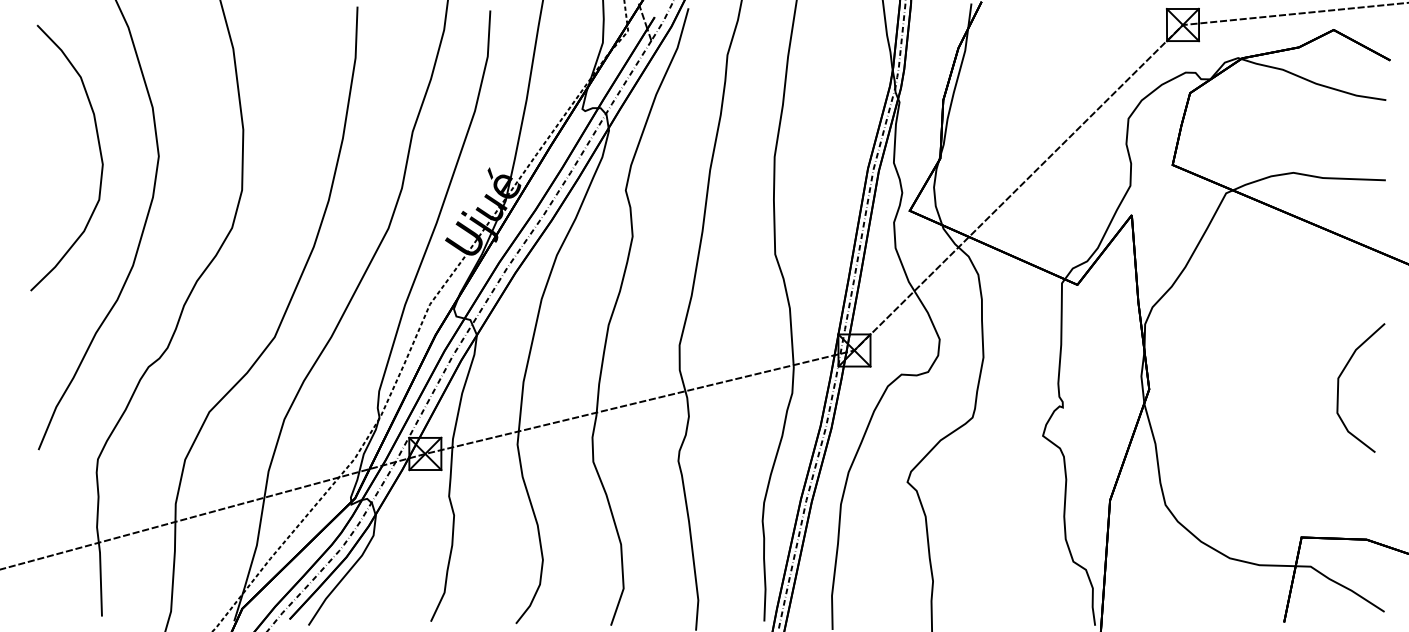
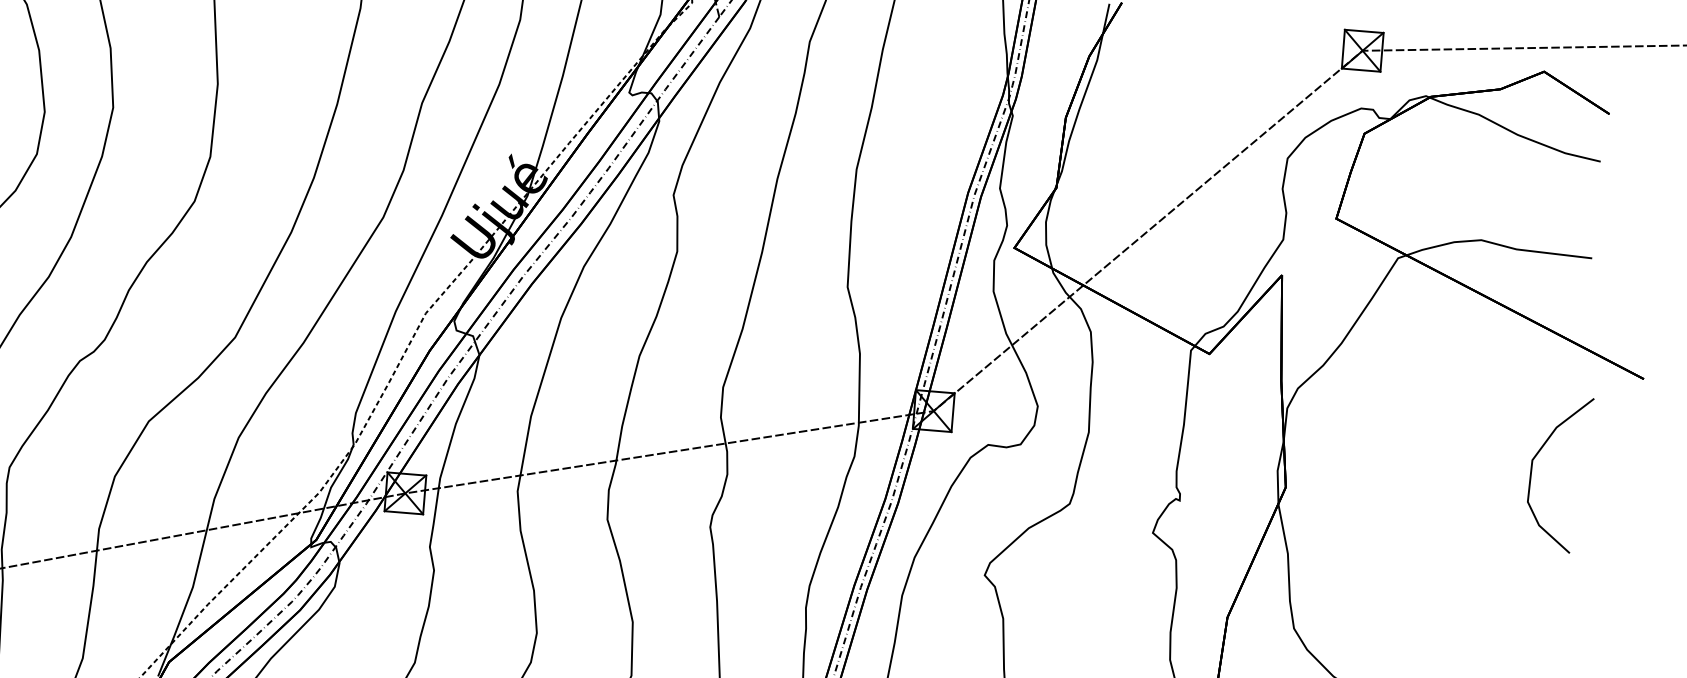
curve: (1339, 383) -> (1533, 466), moved

